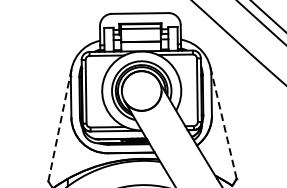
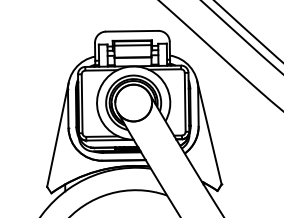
line: (223, 123) -> (209, 133), dashed -> solid
line: (60, 124) -> (58, 134), dashed -> solid

